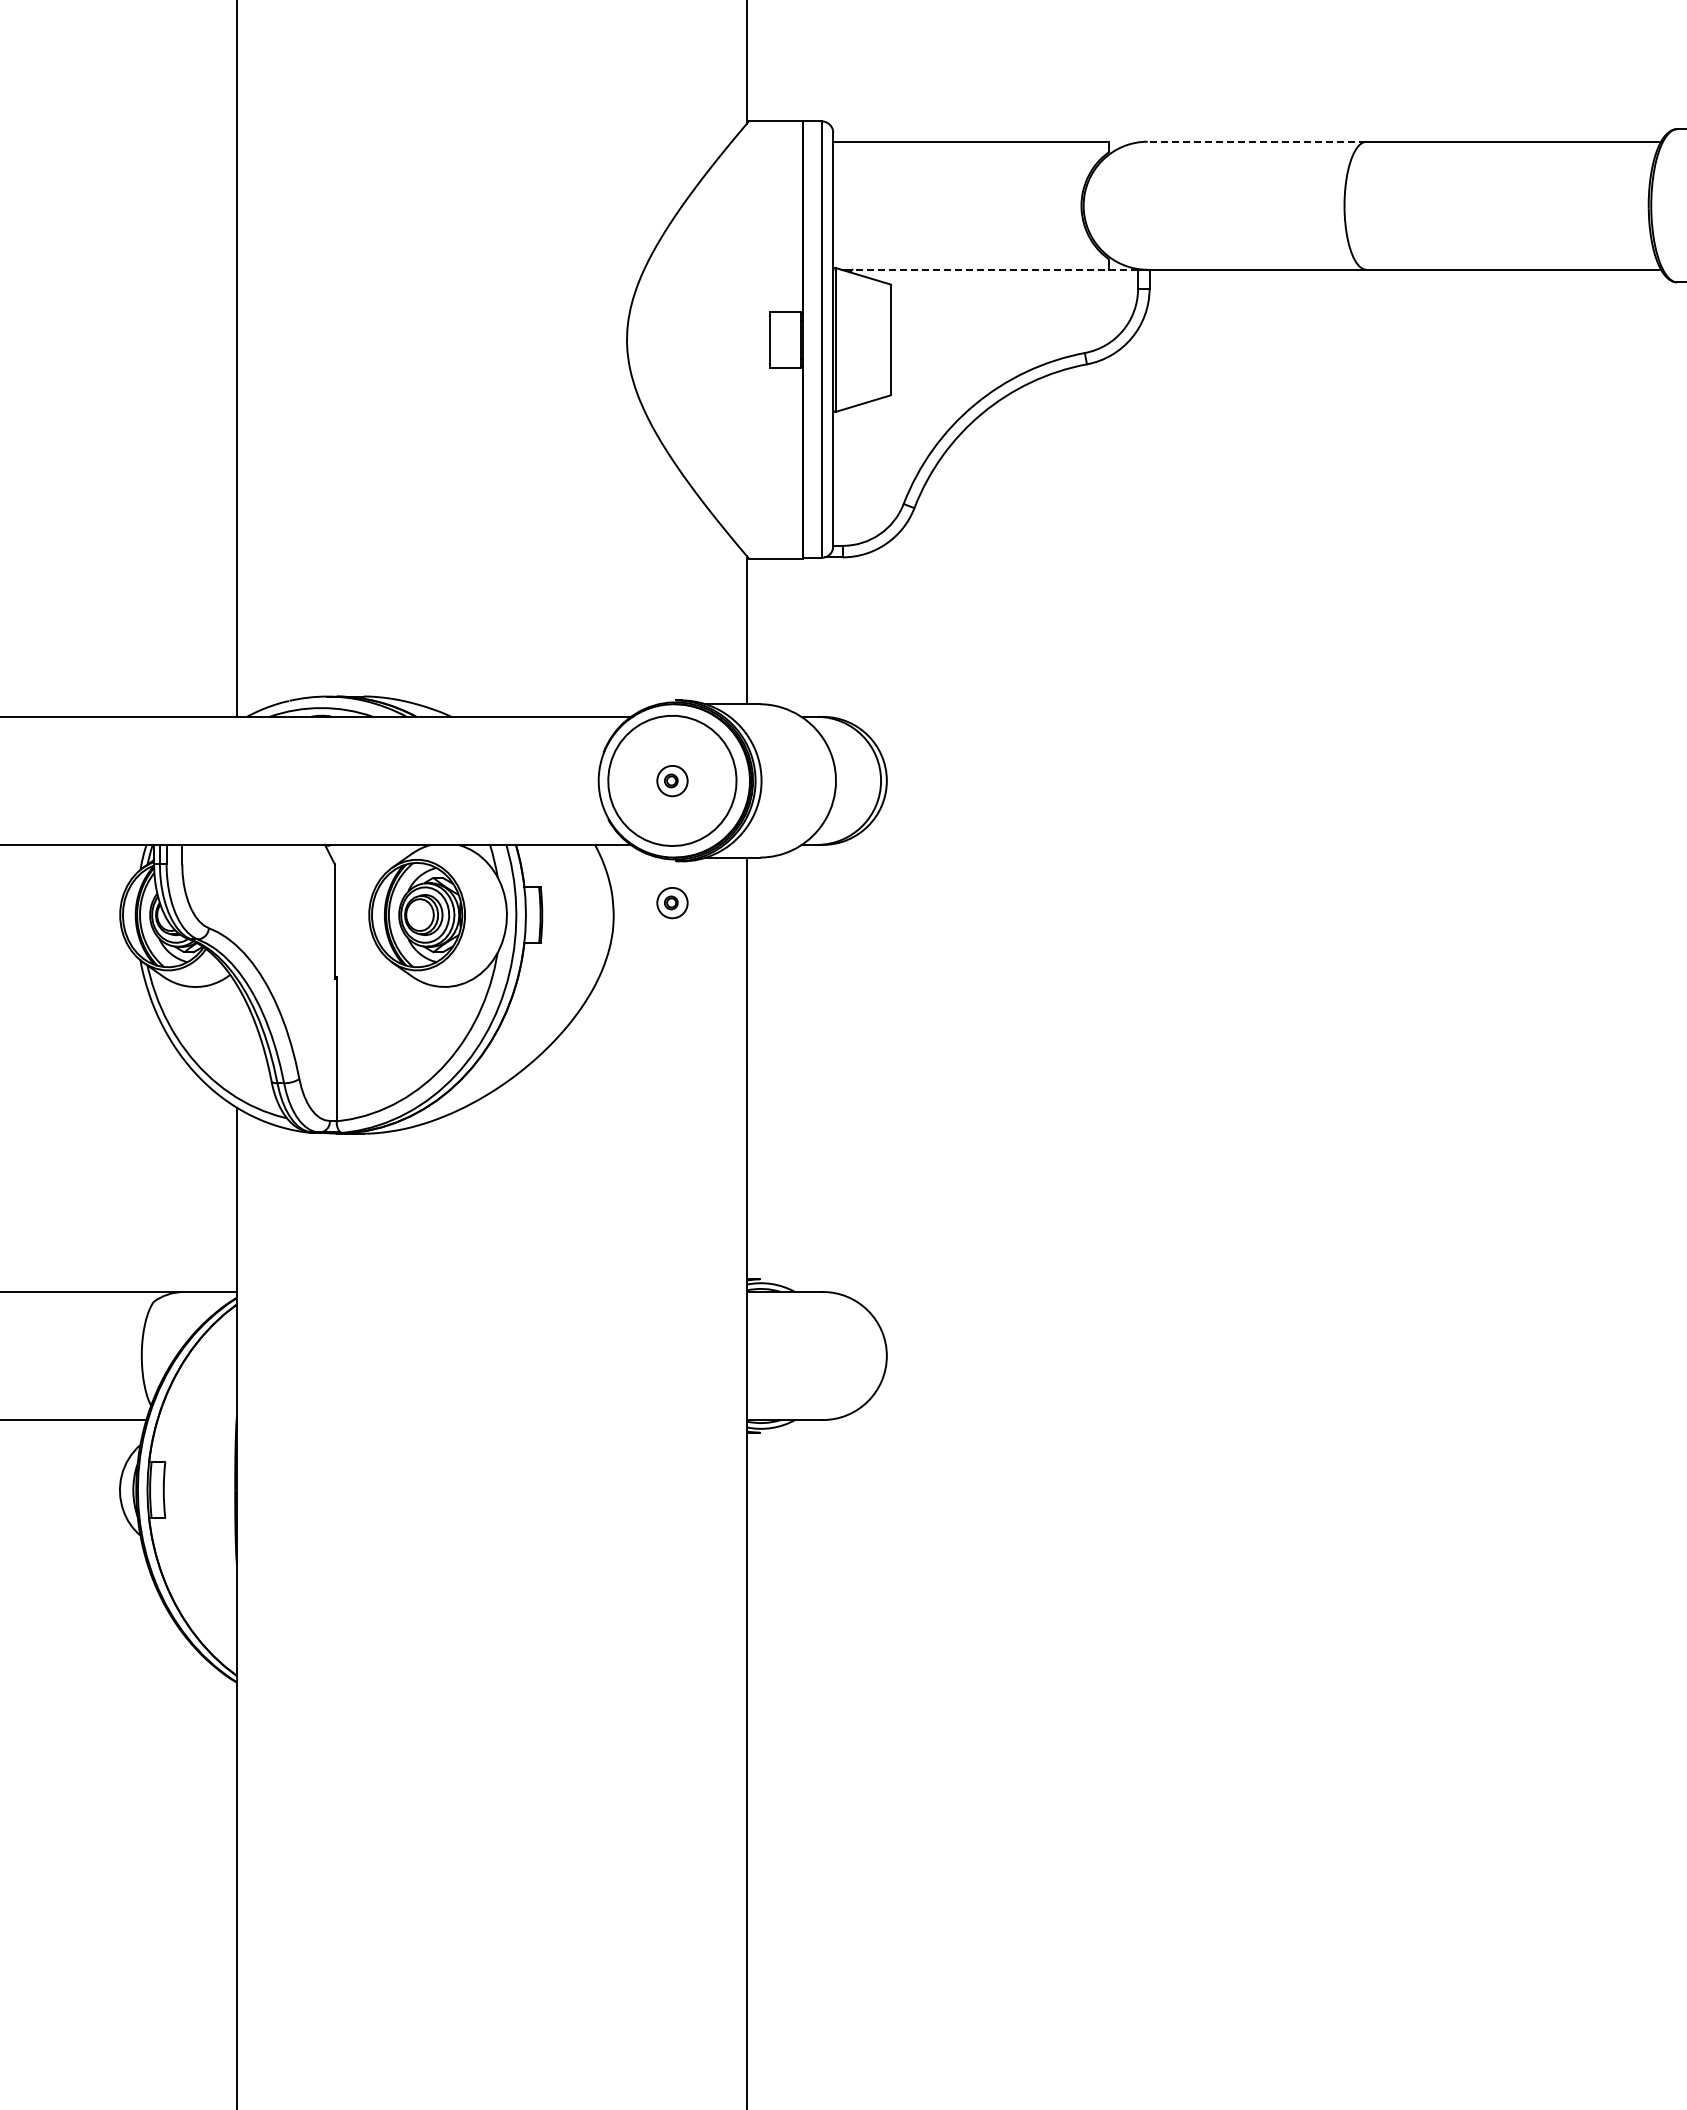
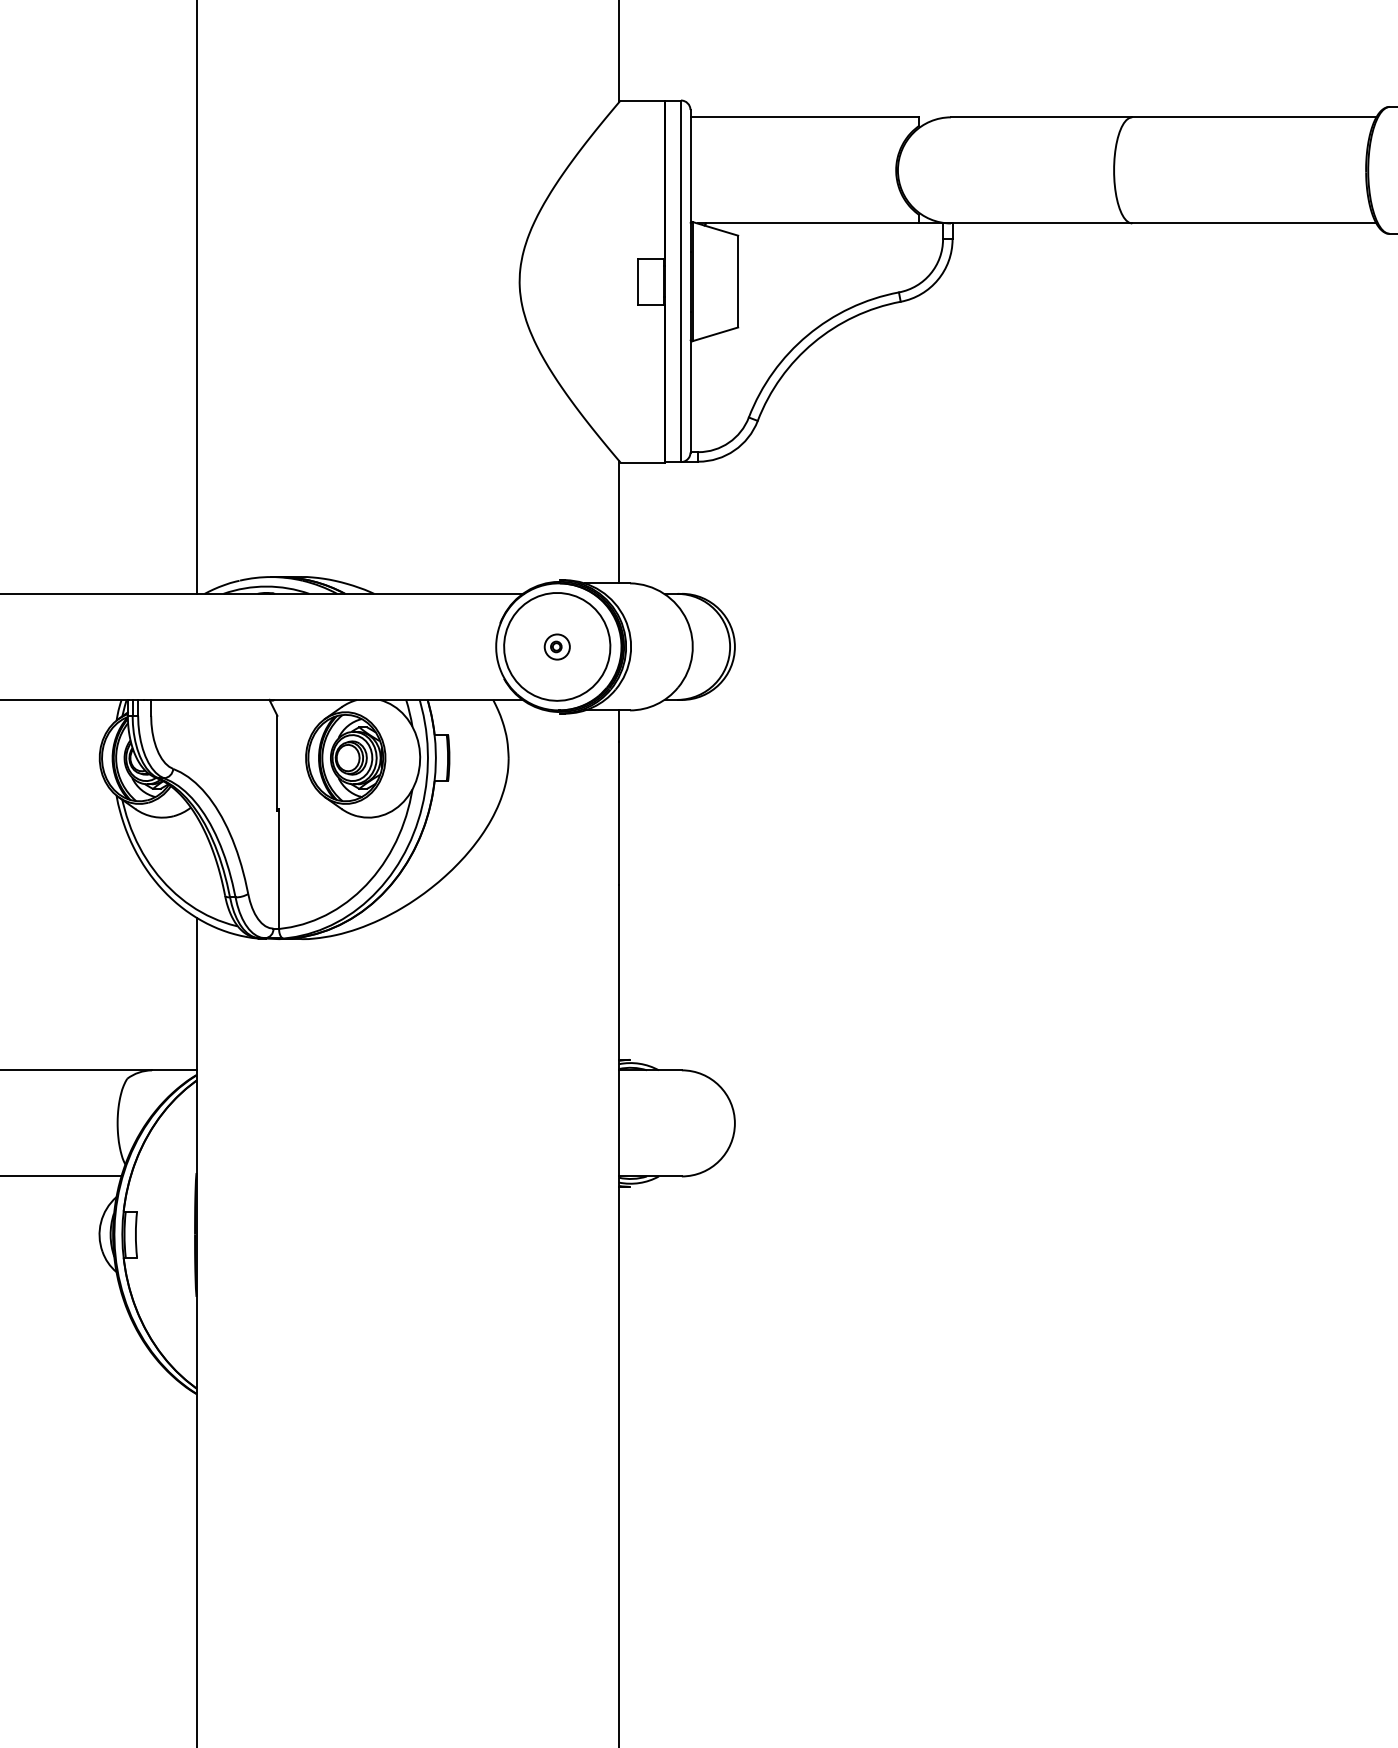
line: (1256, 141) -> (1041, 117), dashed -> solid
line: (995, 269) -> (824, 223), dashed -> solid
part: (672, 903) -> (557, 748), removed

